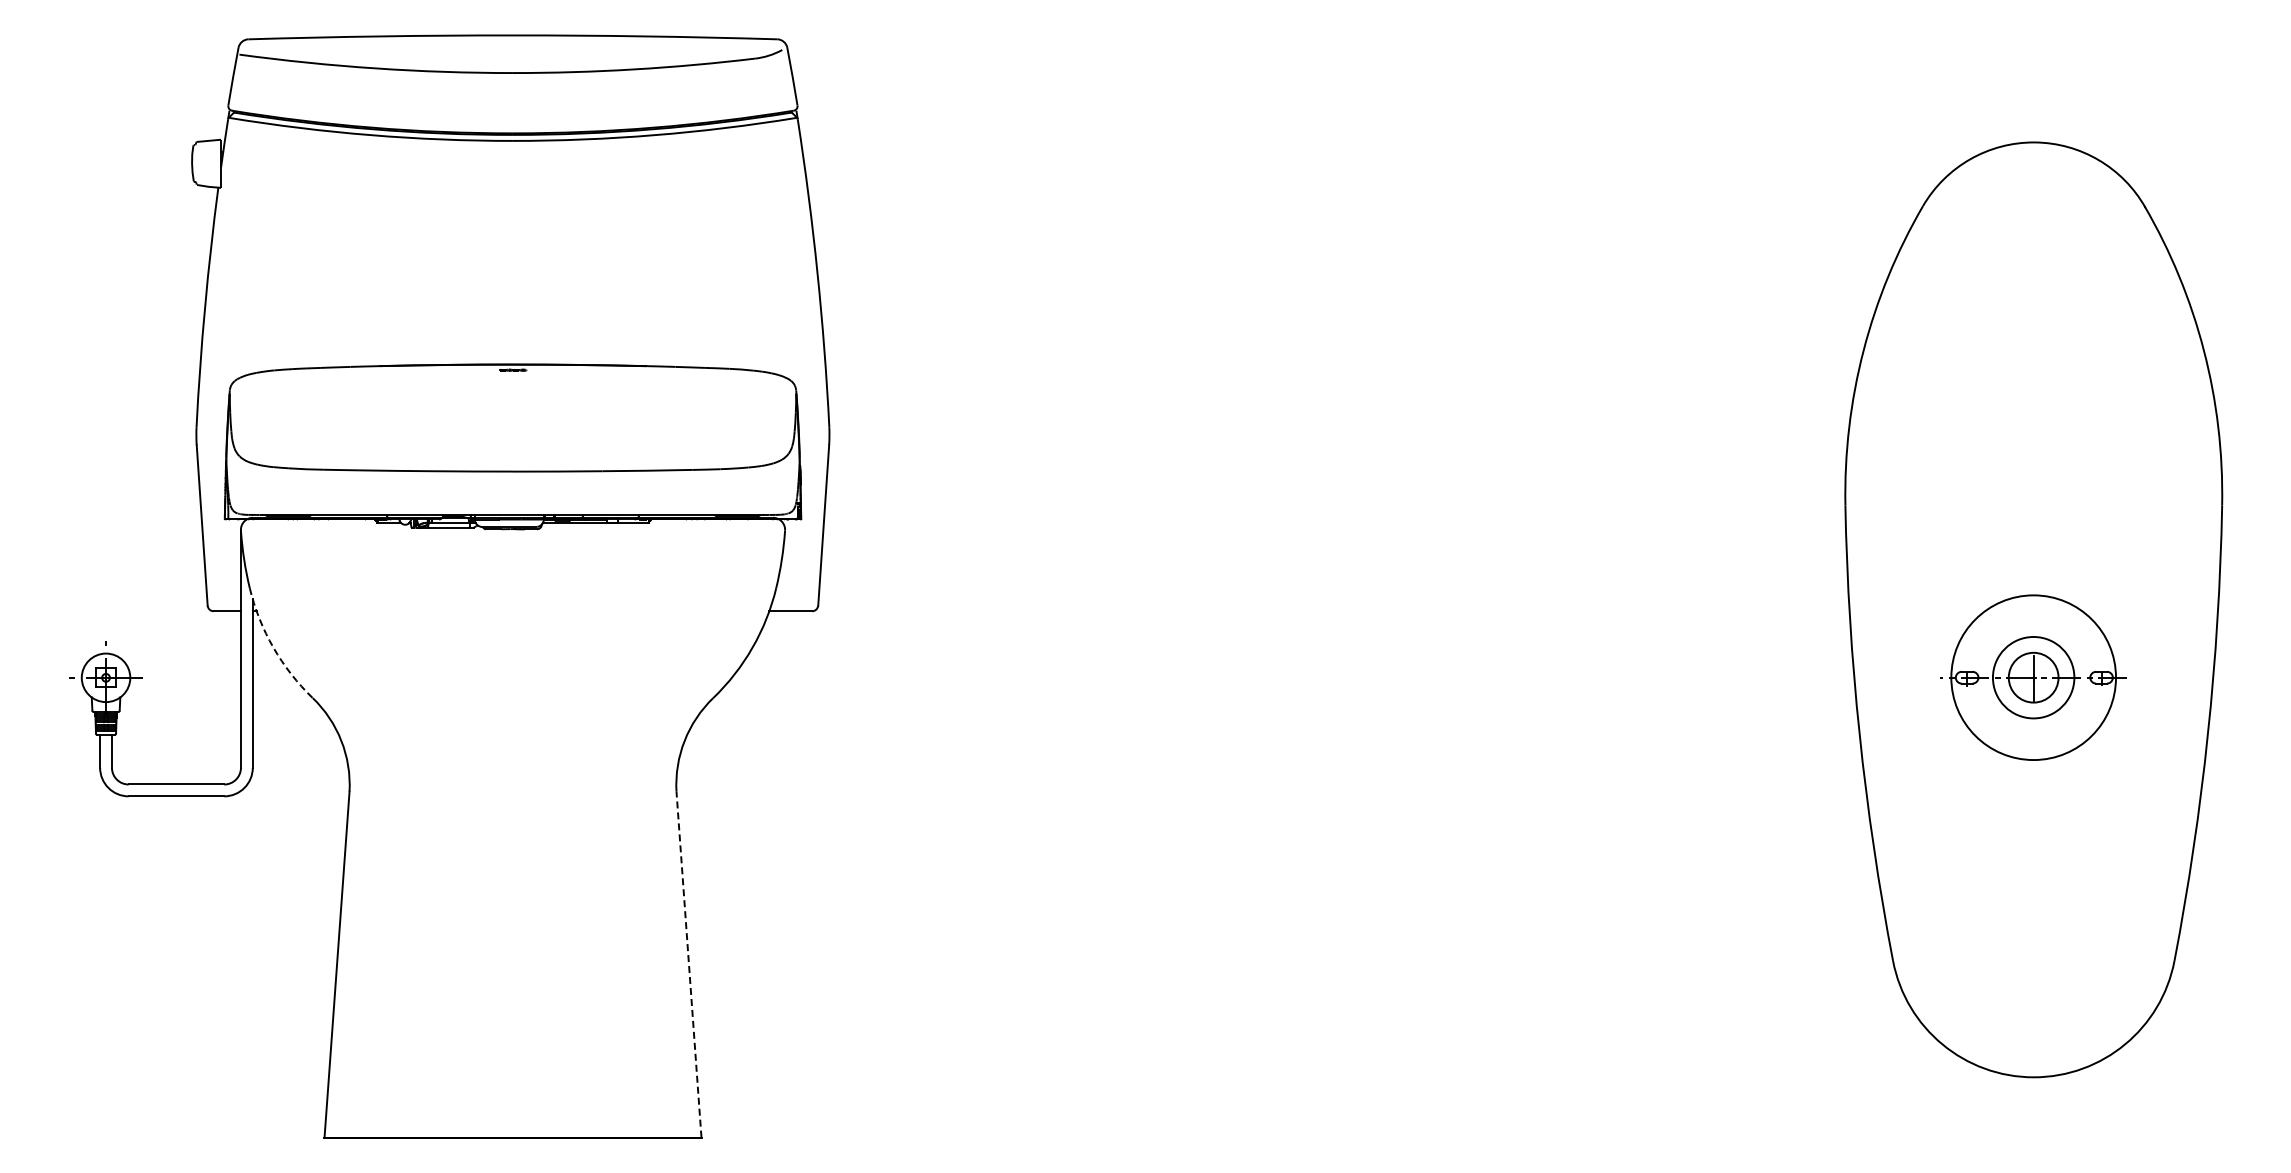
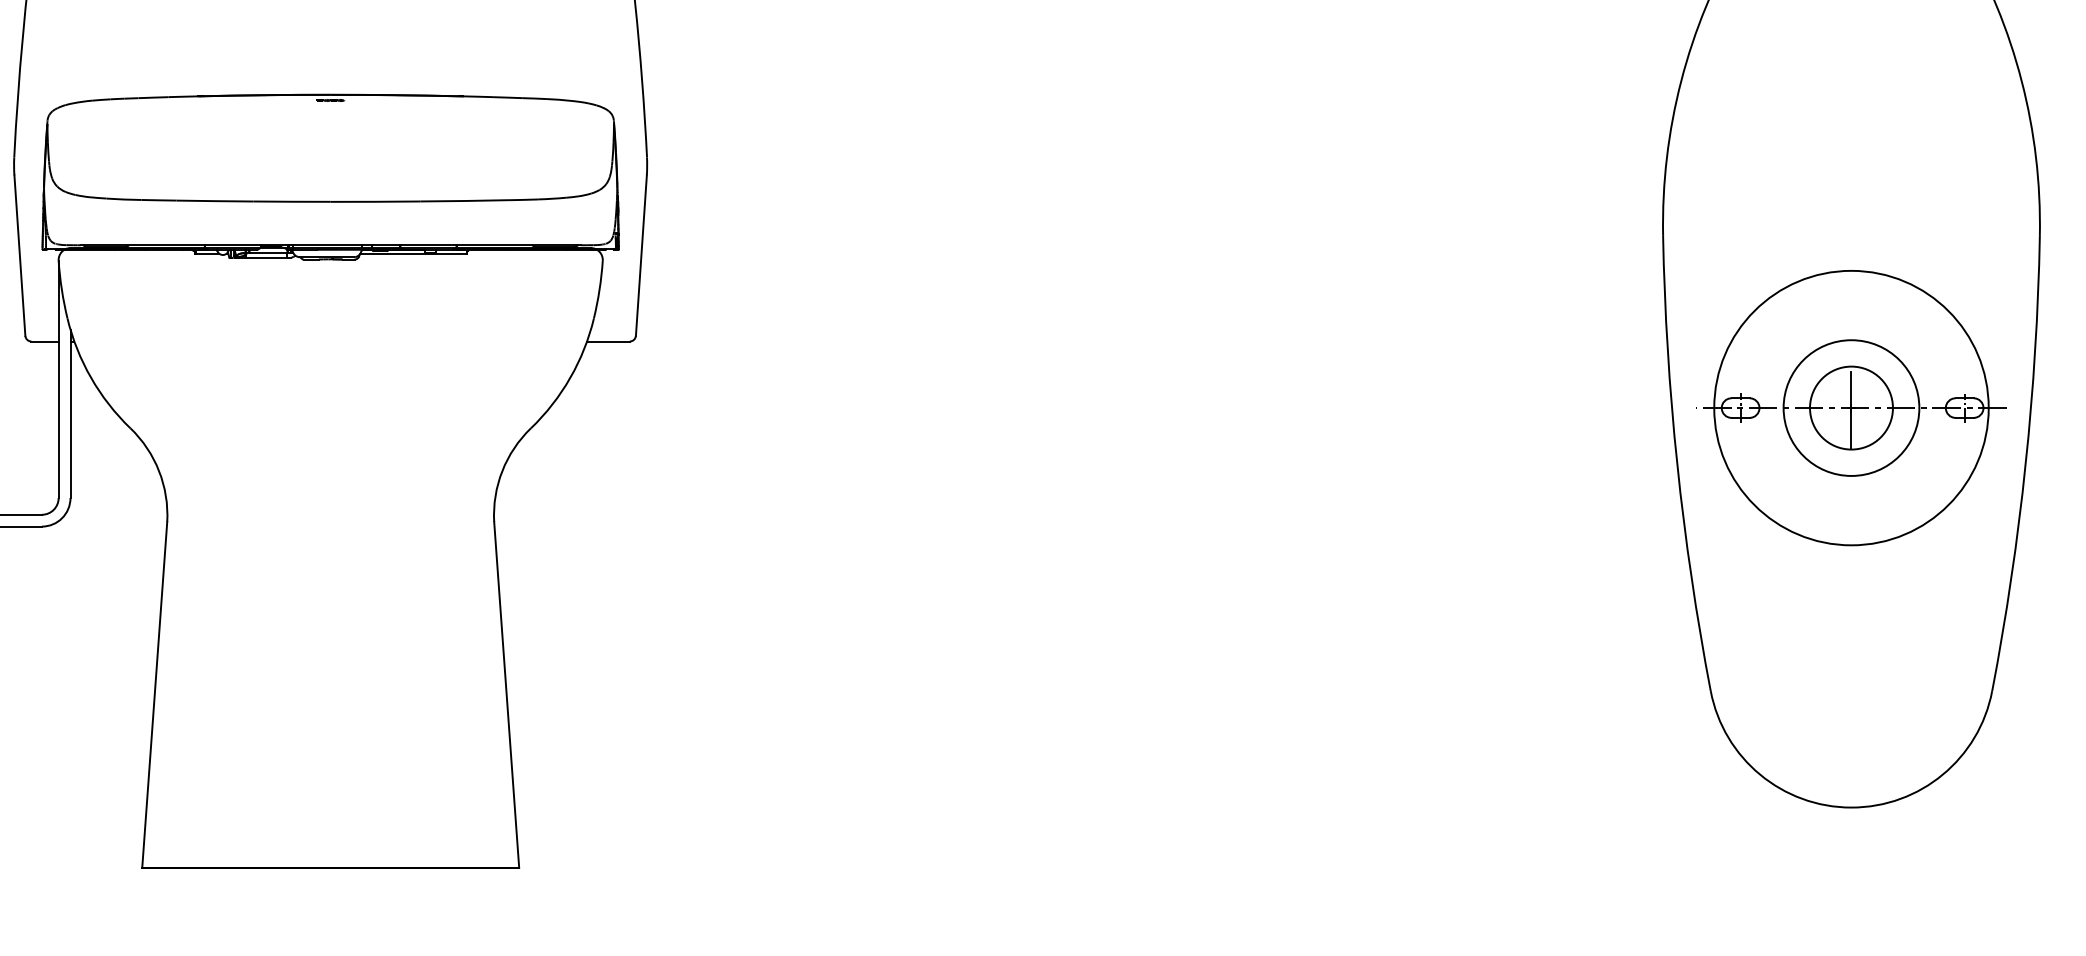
arc: (273, 647) -> (91, 377), dashed -> solid
part: (2033, 677) -> (1851, 407), size x1.67
line: (688, 964) -> (506, 694), dashed -> solid

